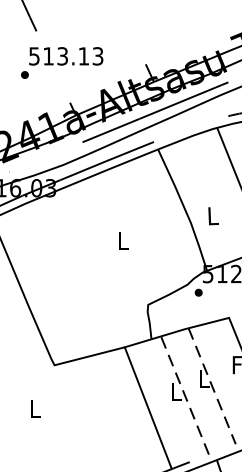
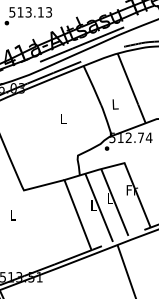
line: (213, 386) -> (115, 202), dashed -> solid
line: (185, 394) -> (99, 207), dashed -> solid

